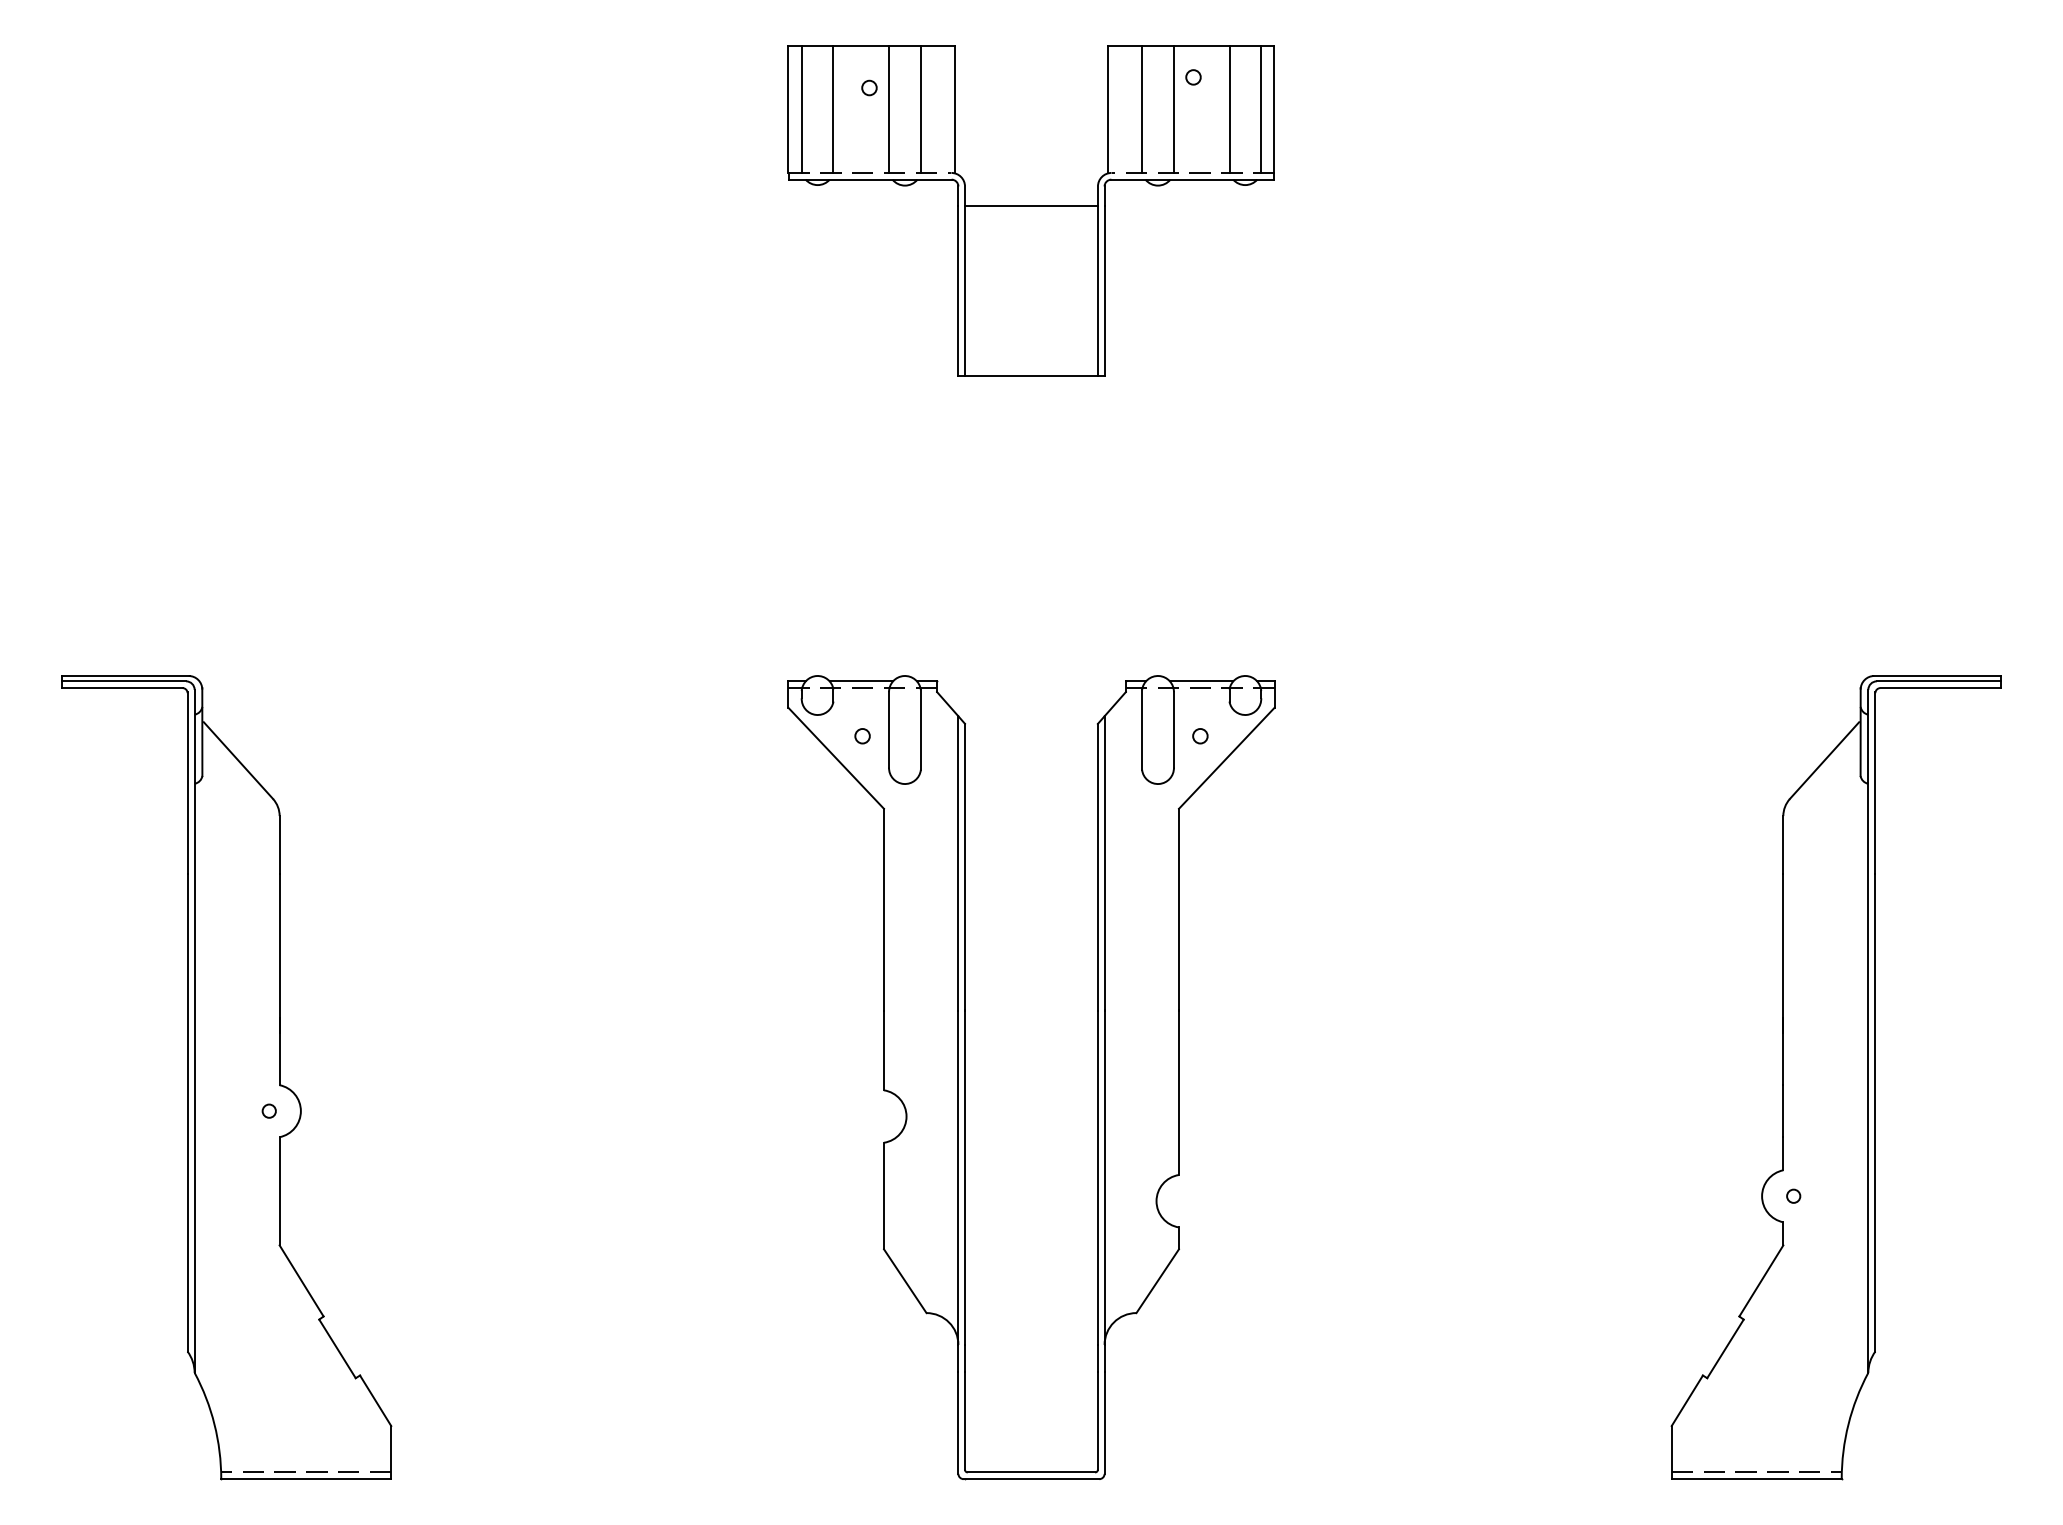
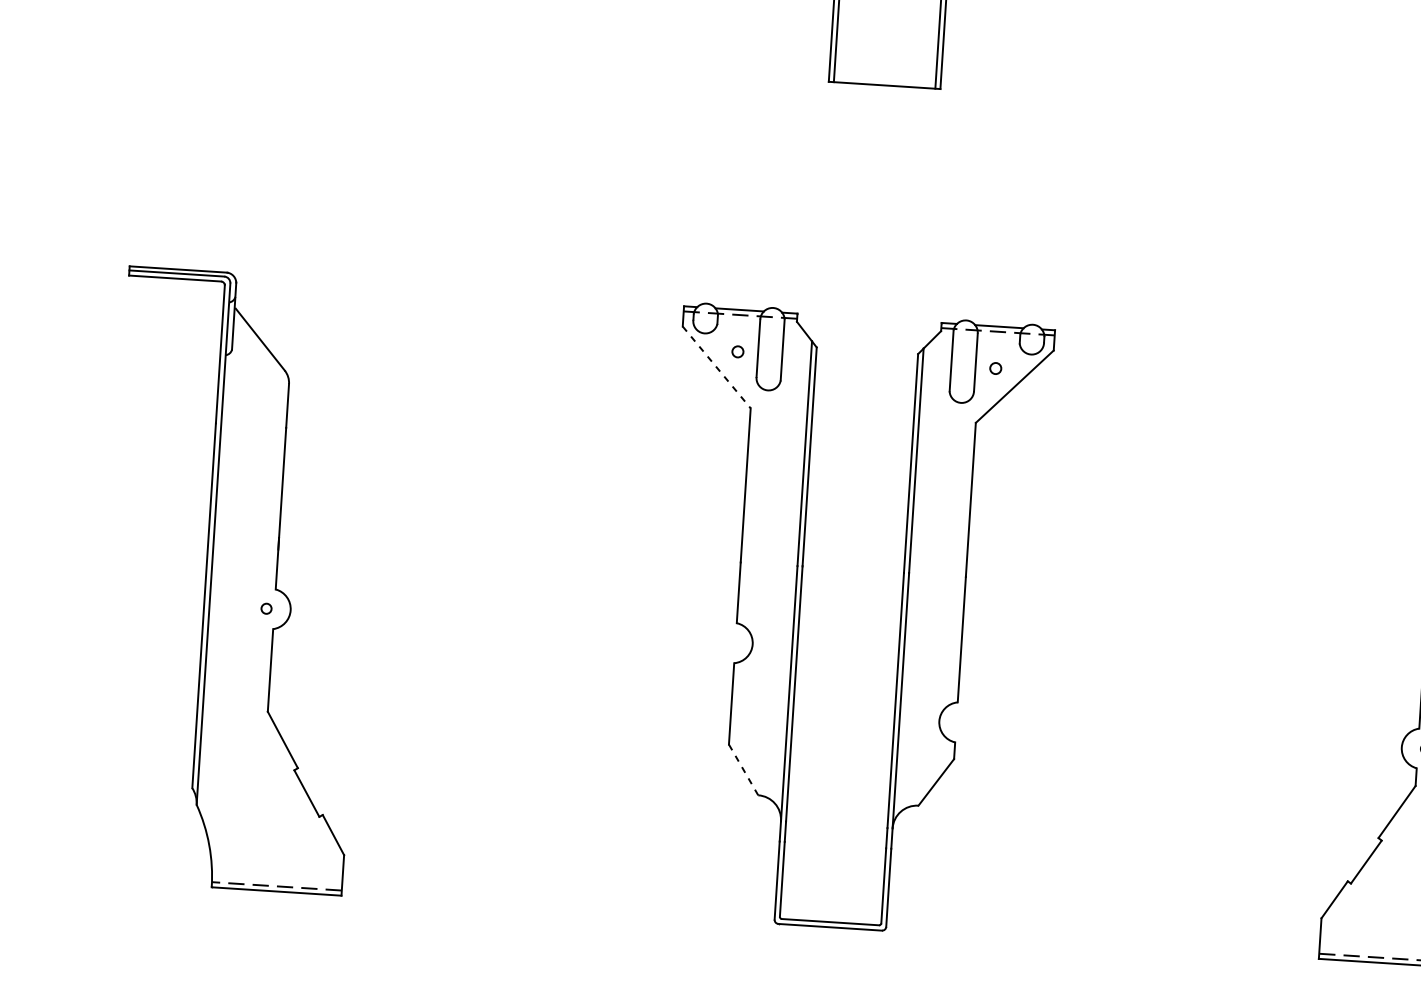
line: (836, 758) -> (716, 367), solid -> dashed
line: (904, 1280) -> (743, 769), solid -> dashed

